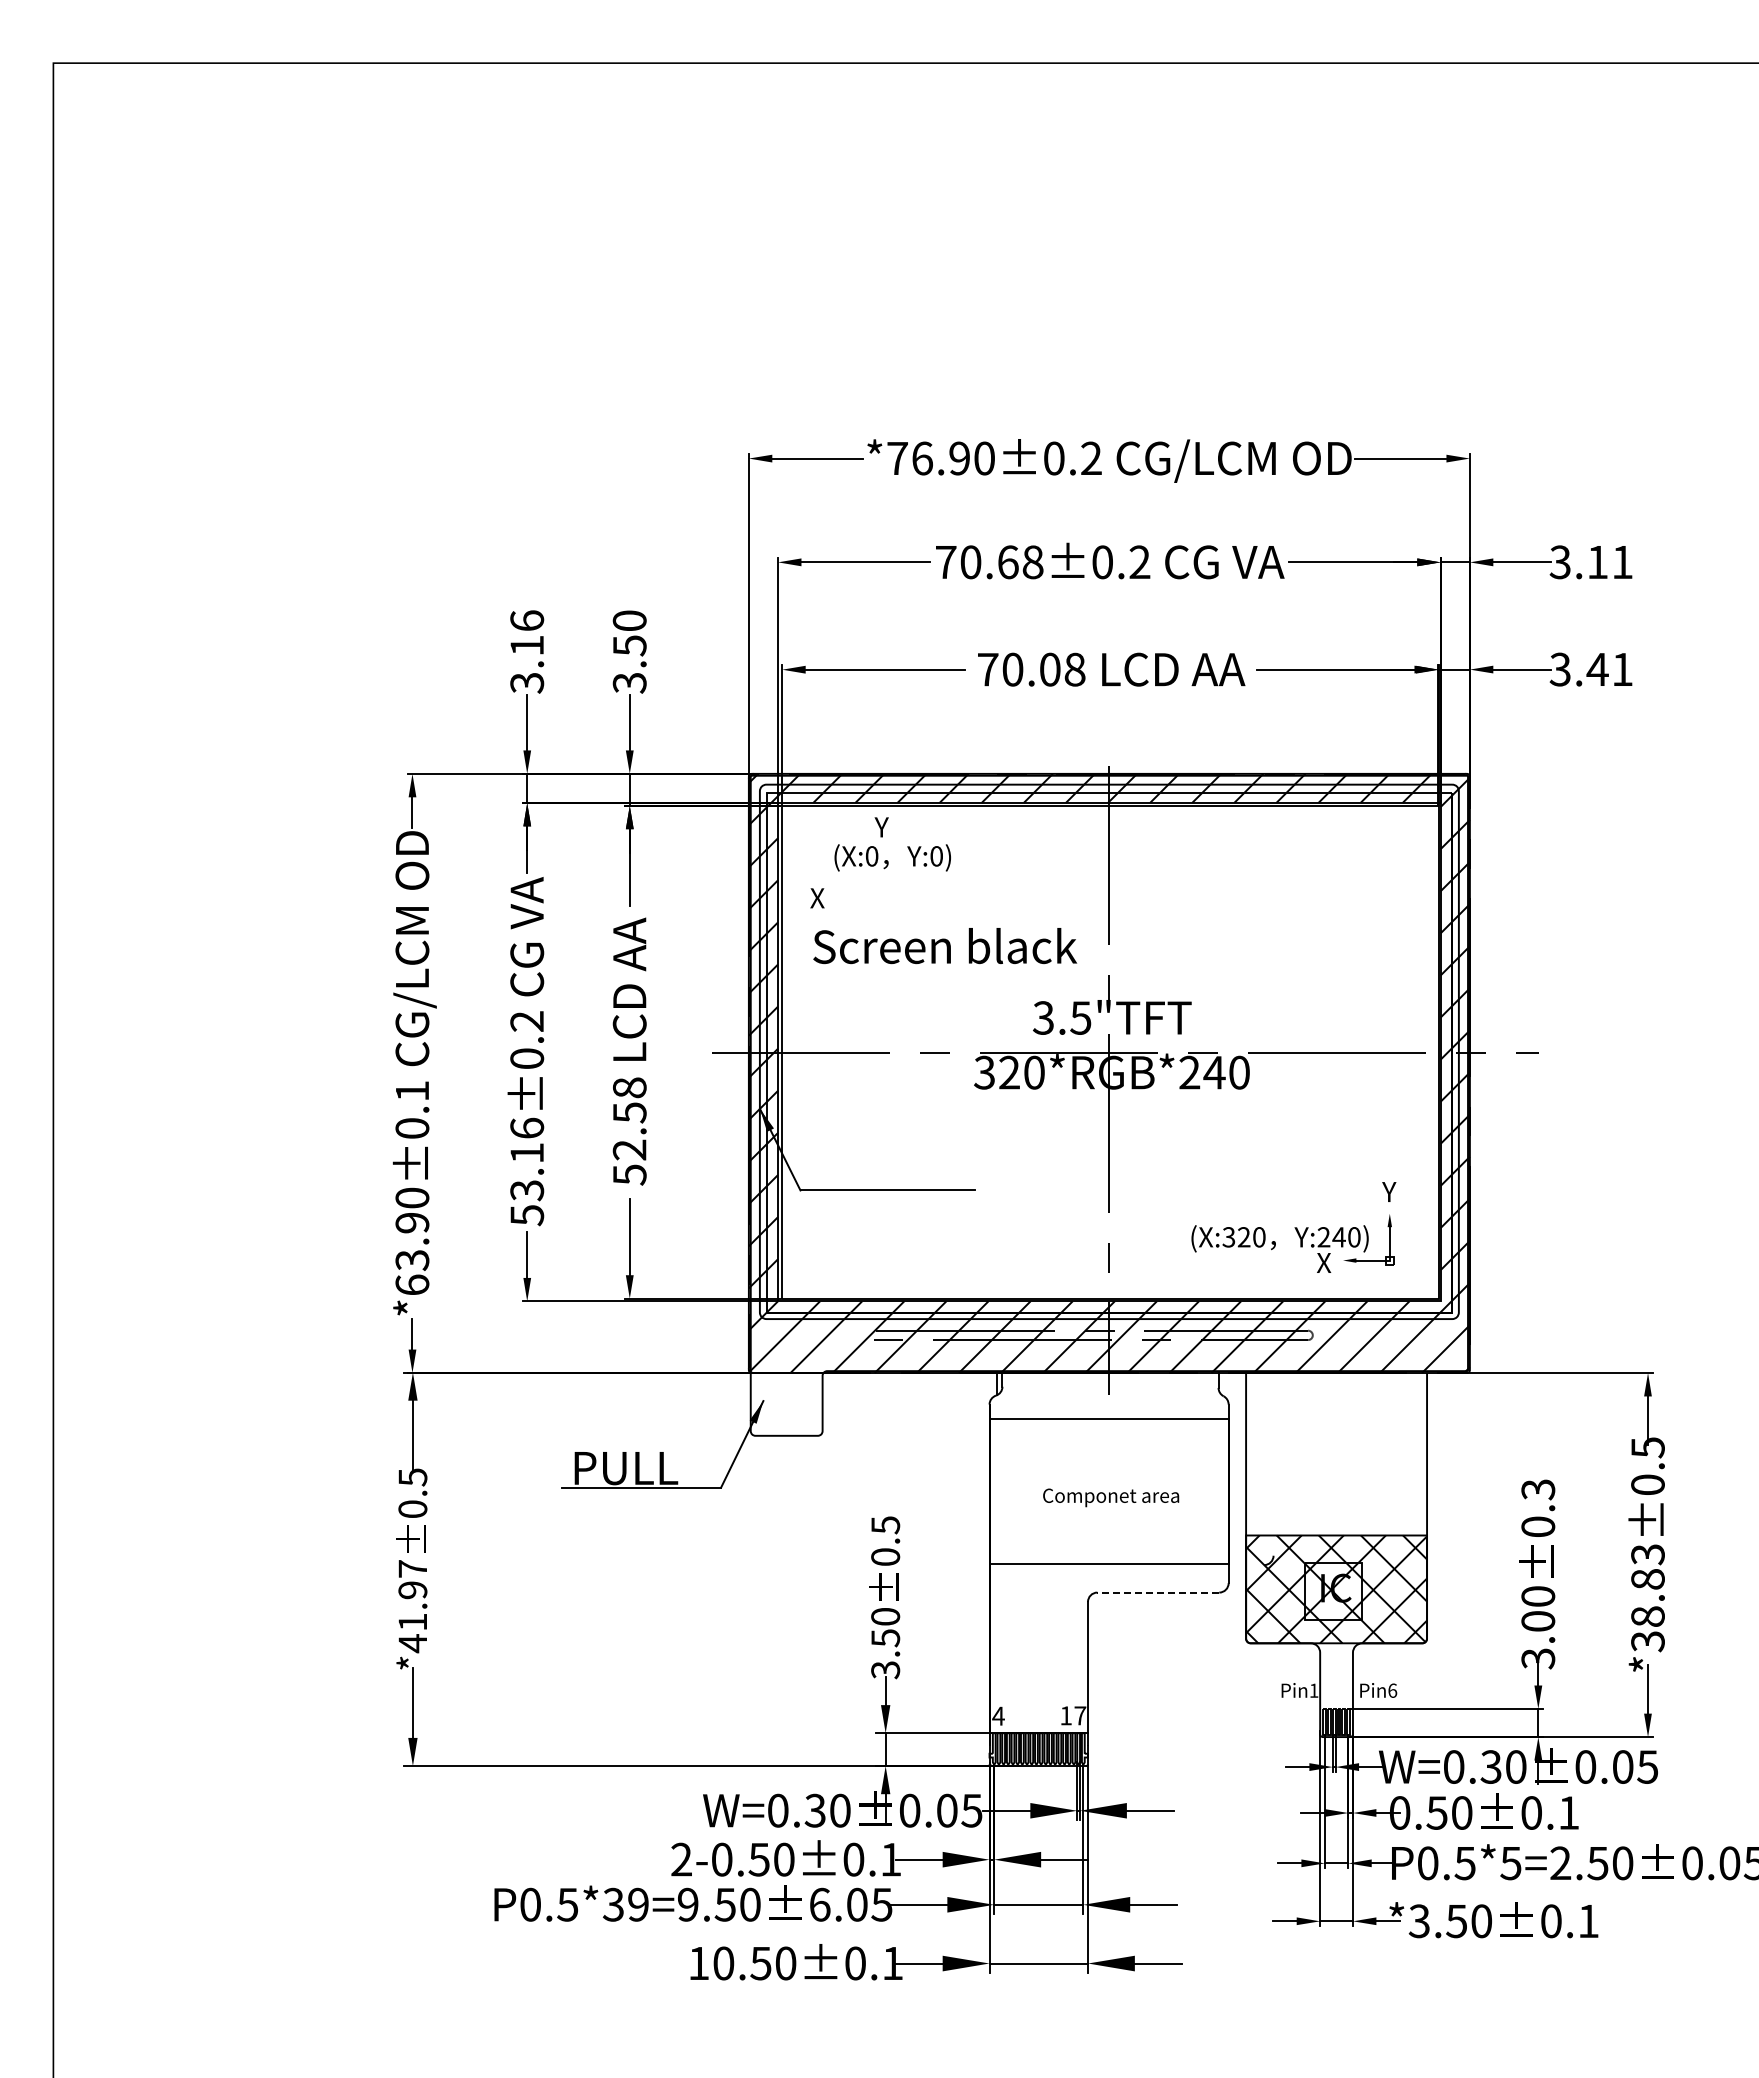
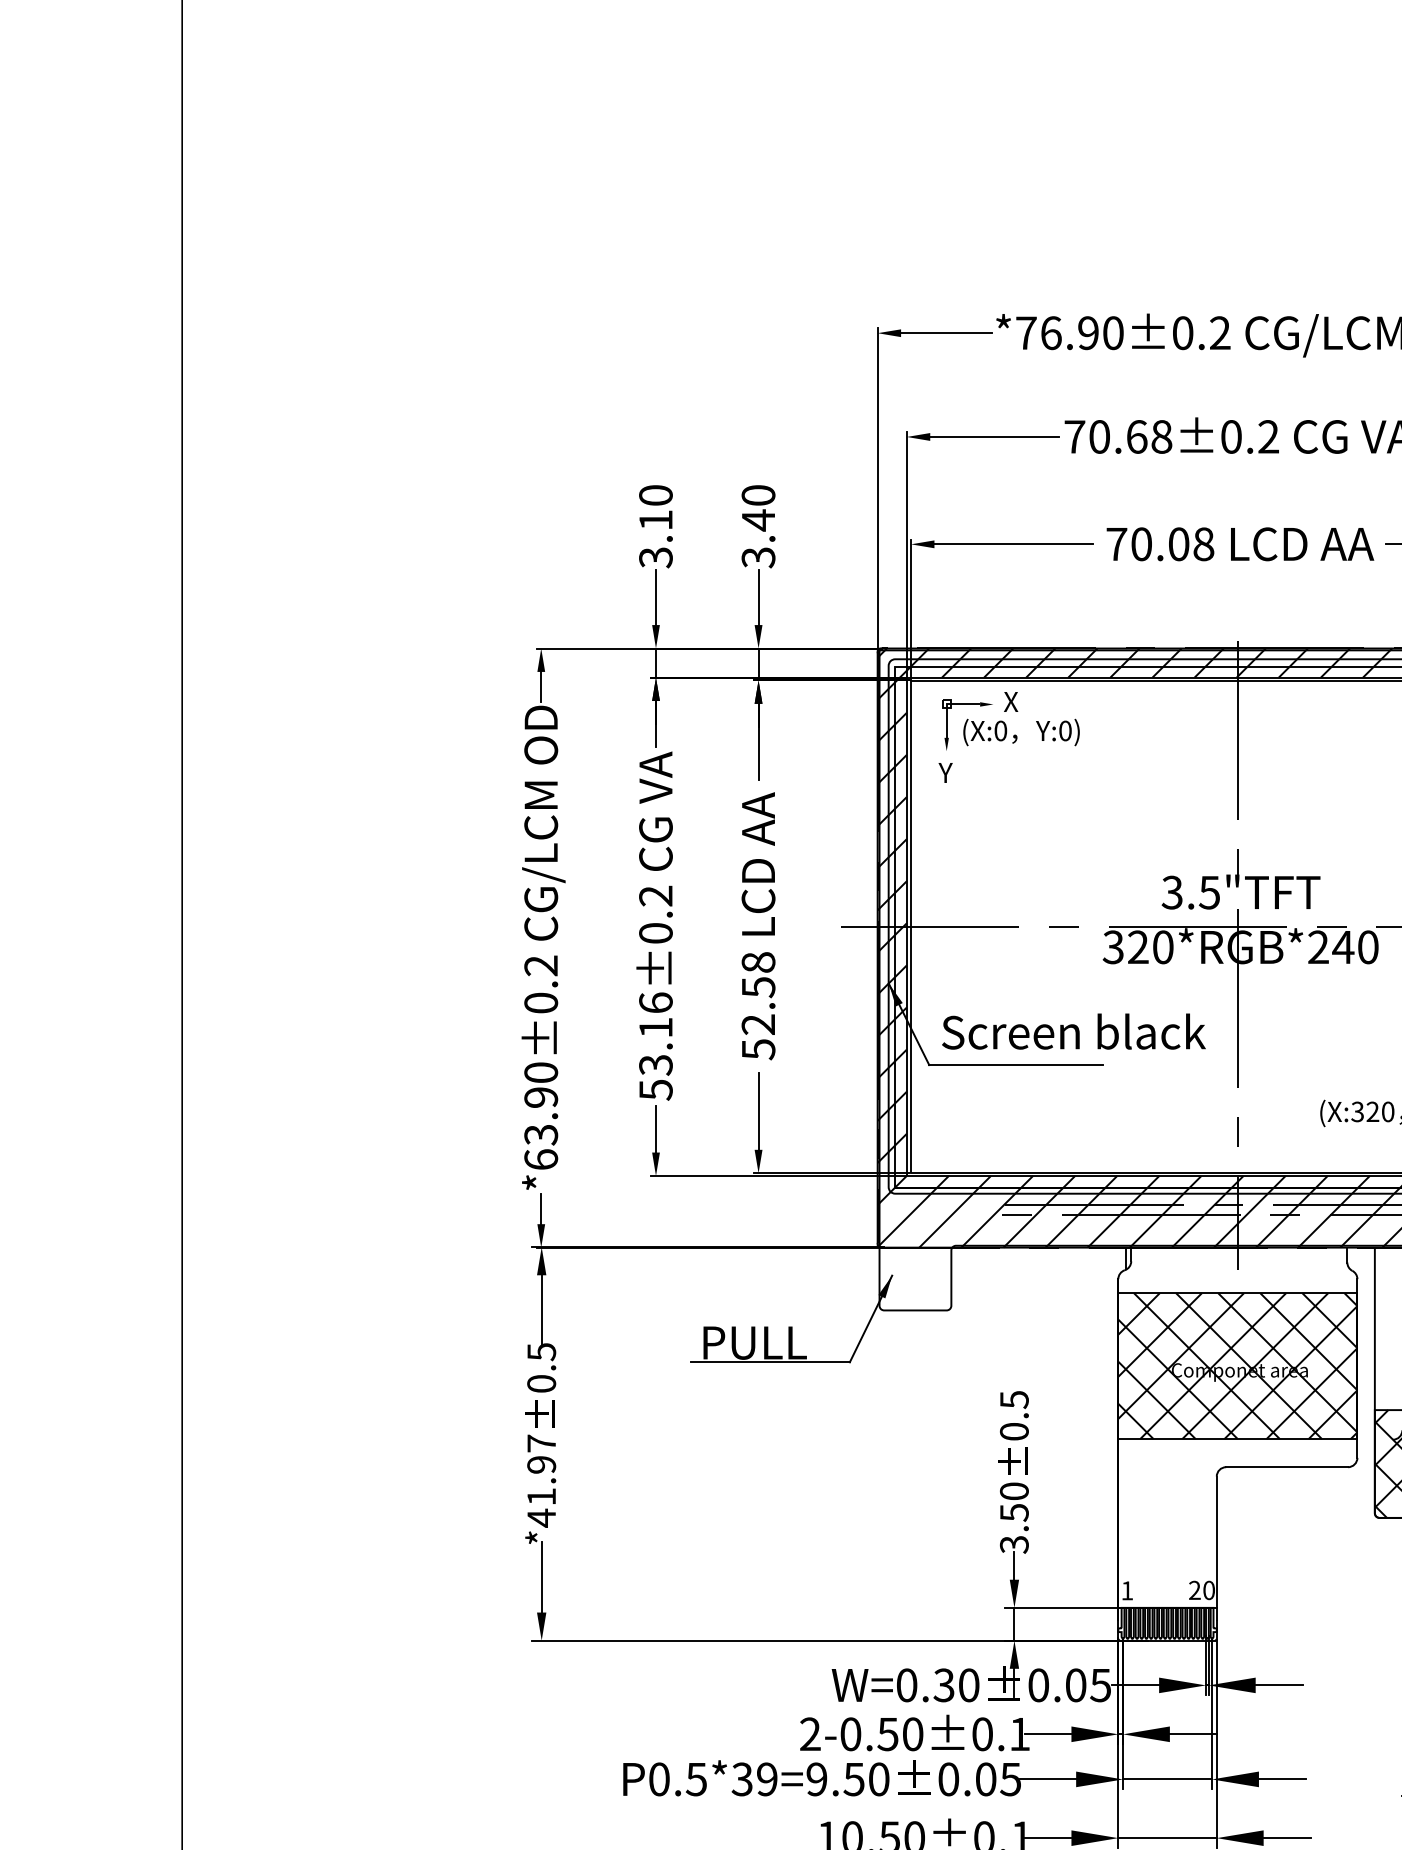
text: (527, 620) -> (656, 495), 3.16 -> 3.10
text: (629, 645) -> (758, 520), 3.50 -> 3.40
text: (881, 827) -> (1010, 702), Y -> X
part: (838, 830) -> (967, 705), added
text: (816, 898) -> (945, 773), X -> Y
text: (945, 946) -> (1074, 1032), moved
text: (411, 1091) -> (540, 966), *63.90±0.1 -> *63.90±0.2
hatch: (1108, 1491) -> (1237, 1366), added
line: (1158, 1592) -> (1287, 1467), dashed -> solid
text: (998, 1715) -> (1127, 1590), 4 -> 1
text: (1073, 1715) -> (1202, 1590), 17 -> 20
text: (820, 1904) -> (949, 1779), 6.05 -> 0.05

